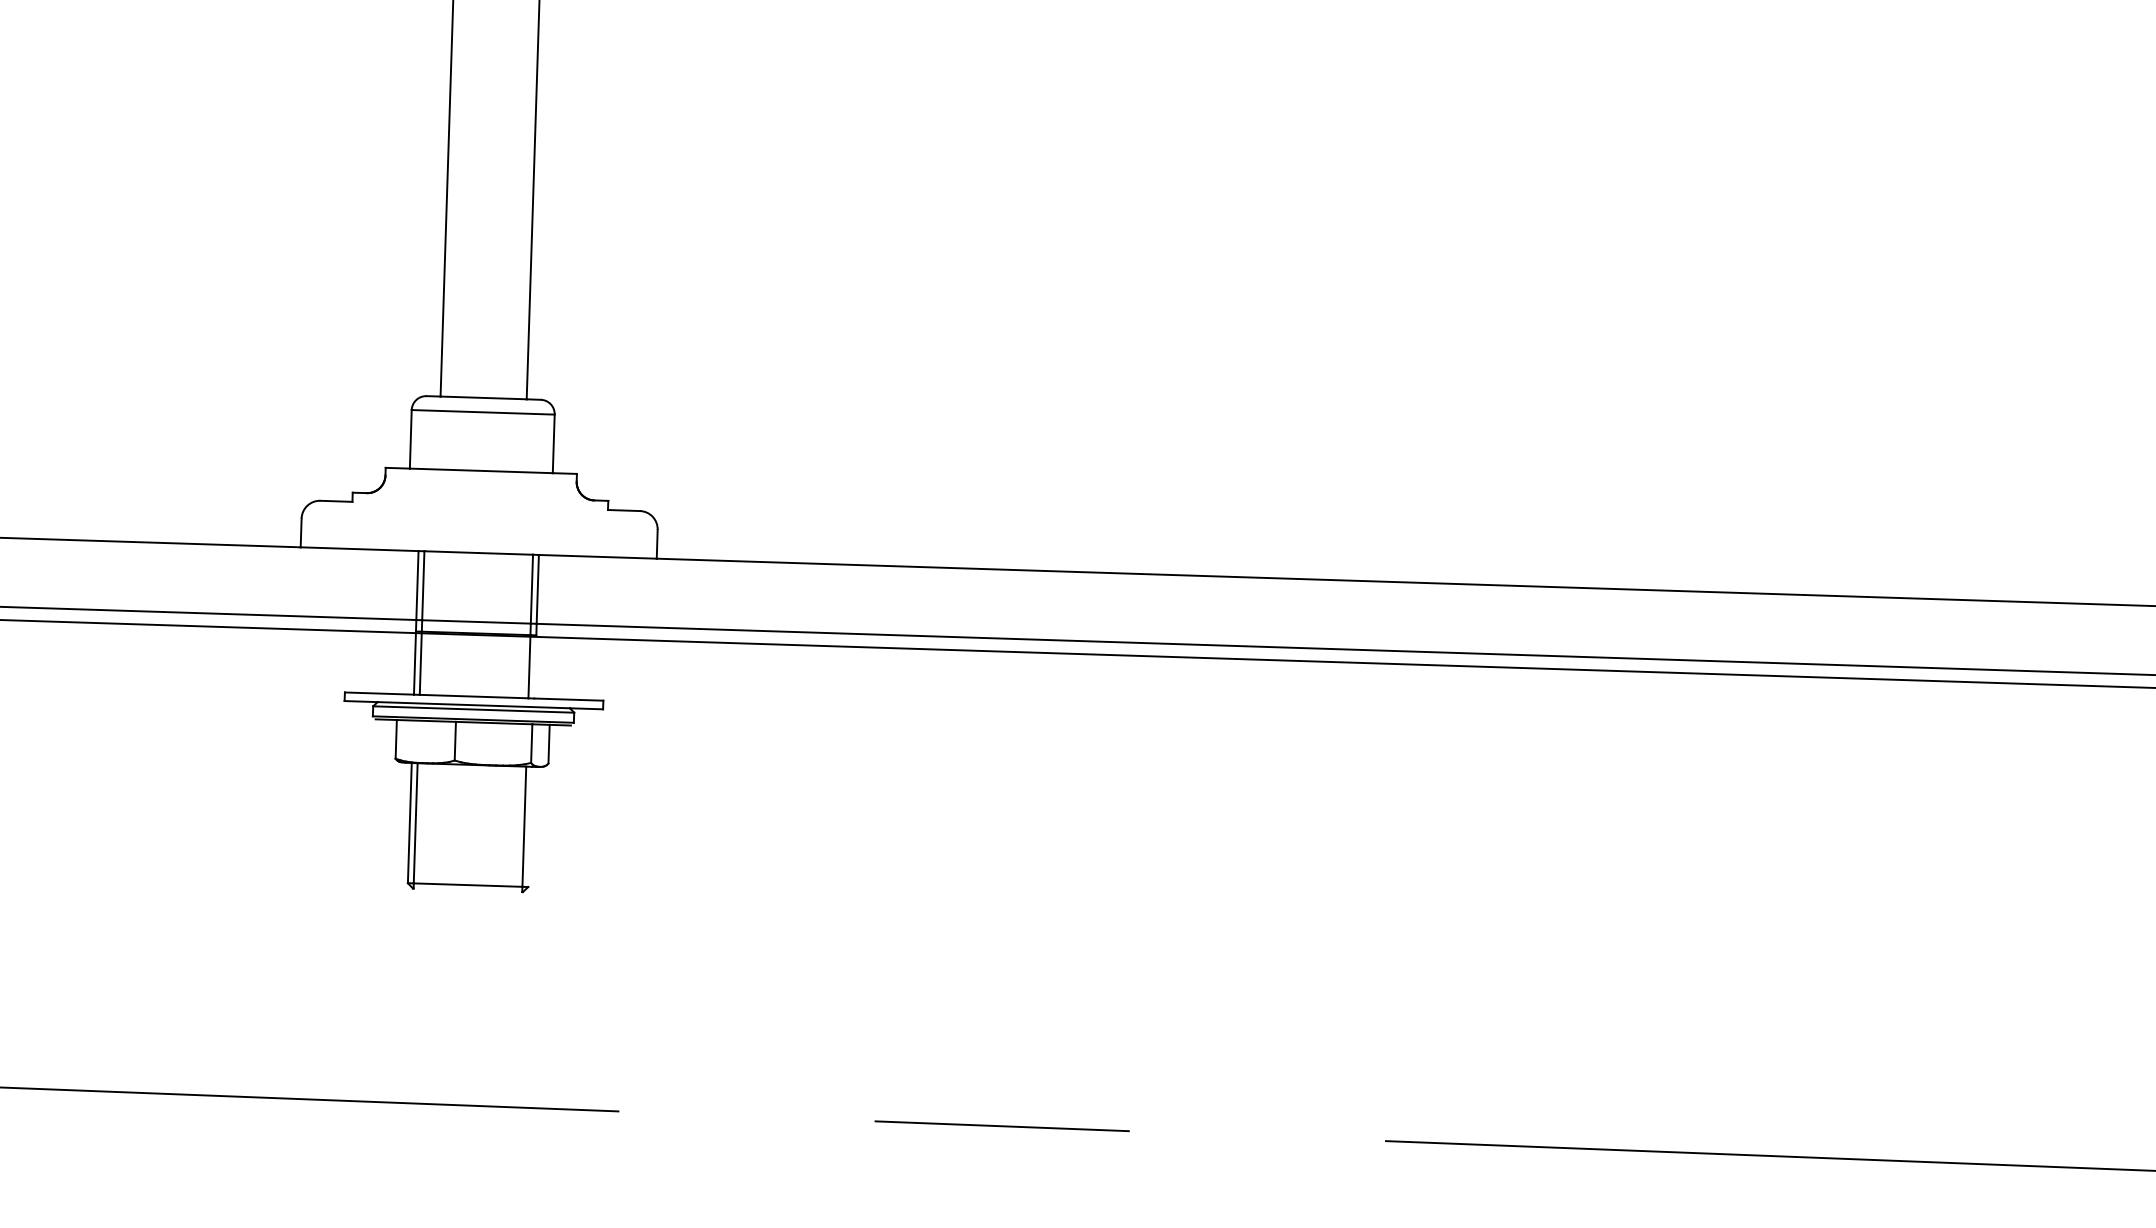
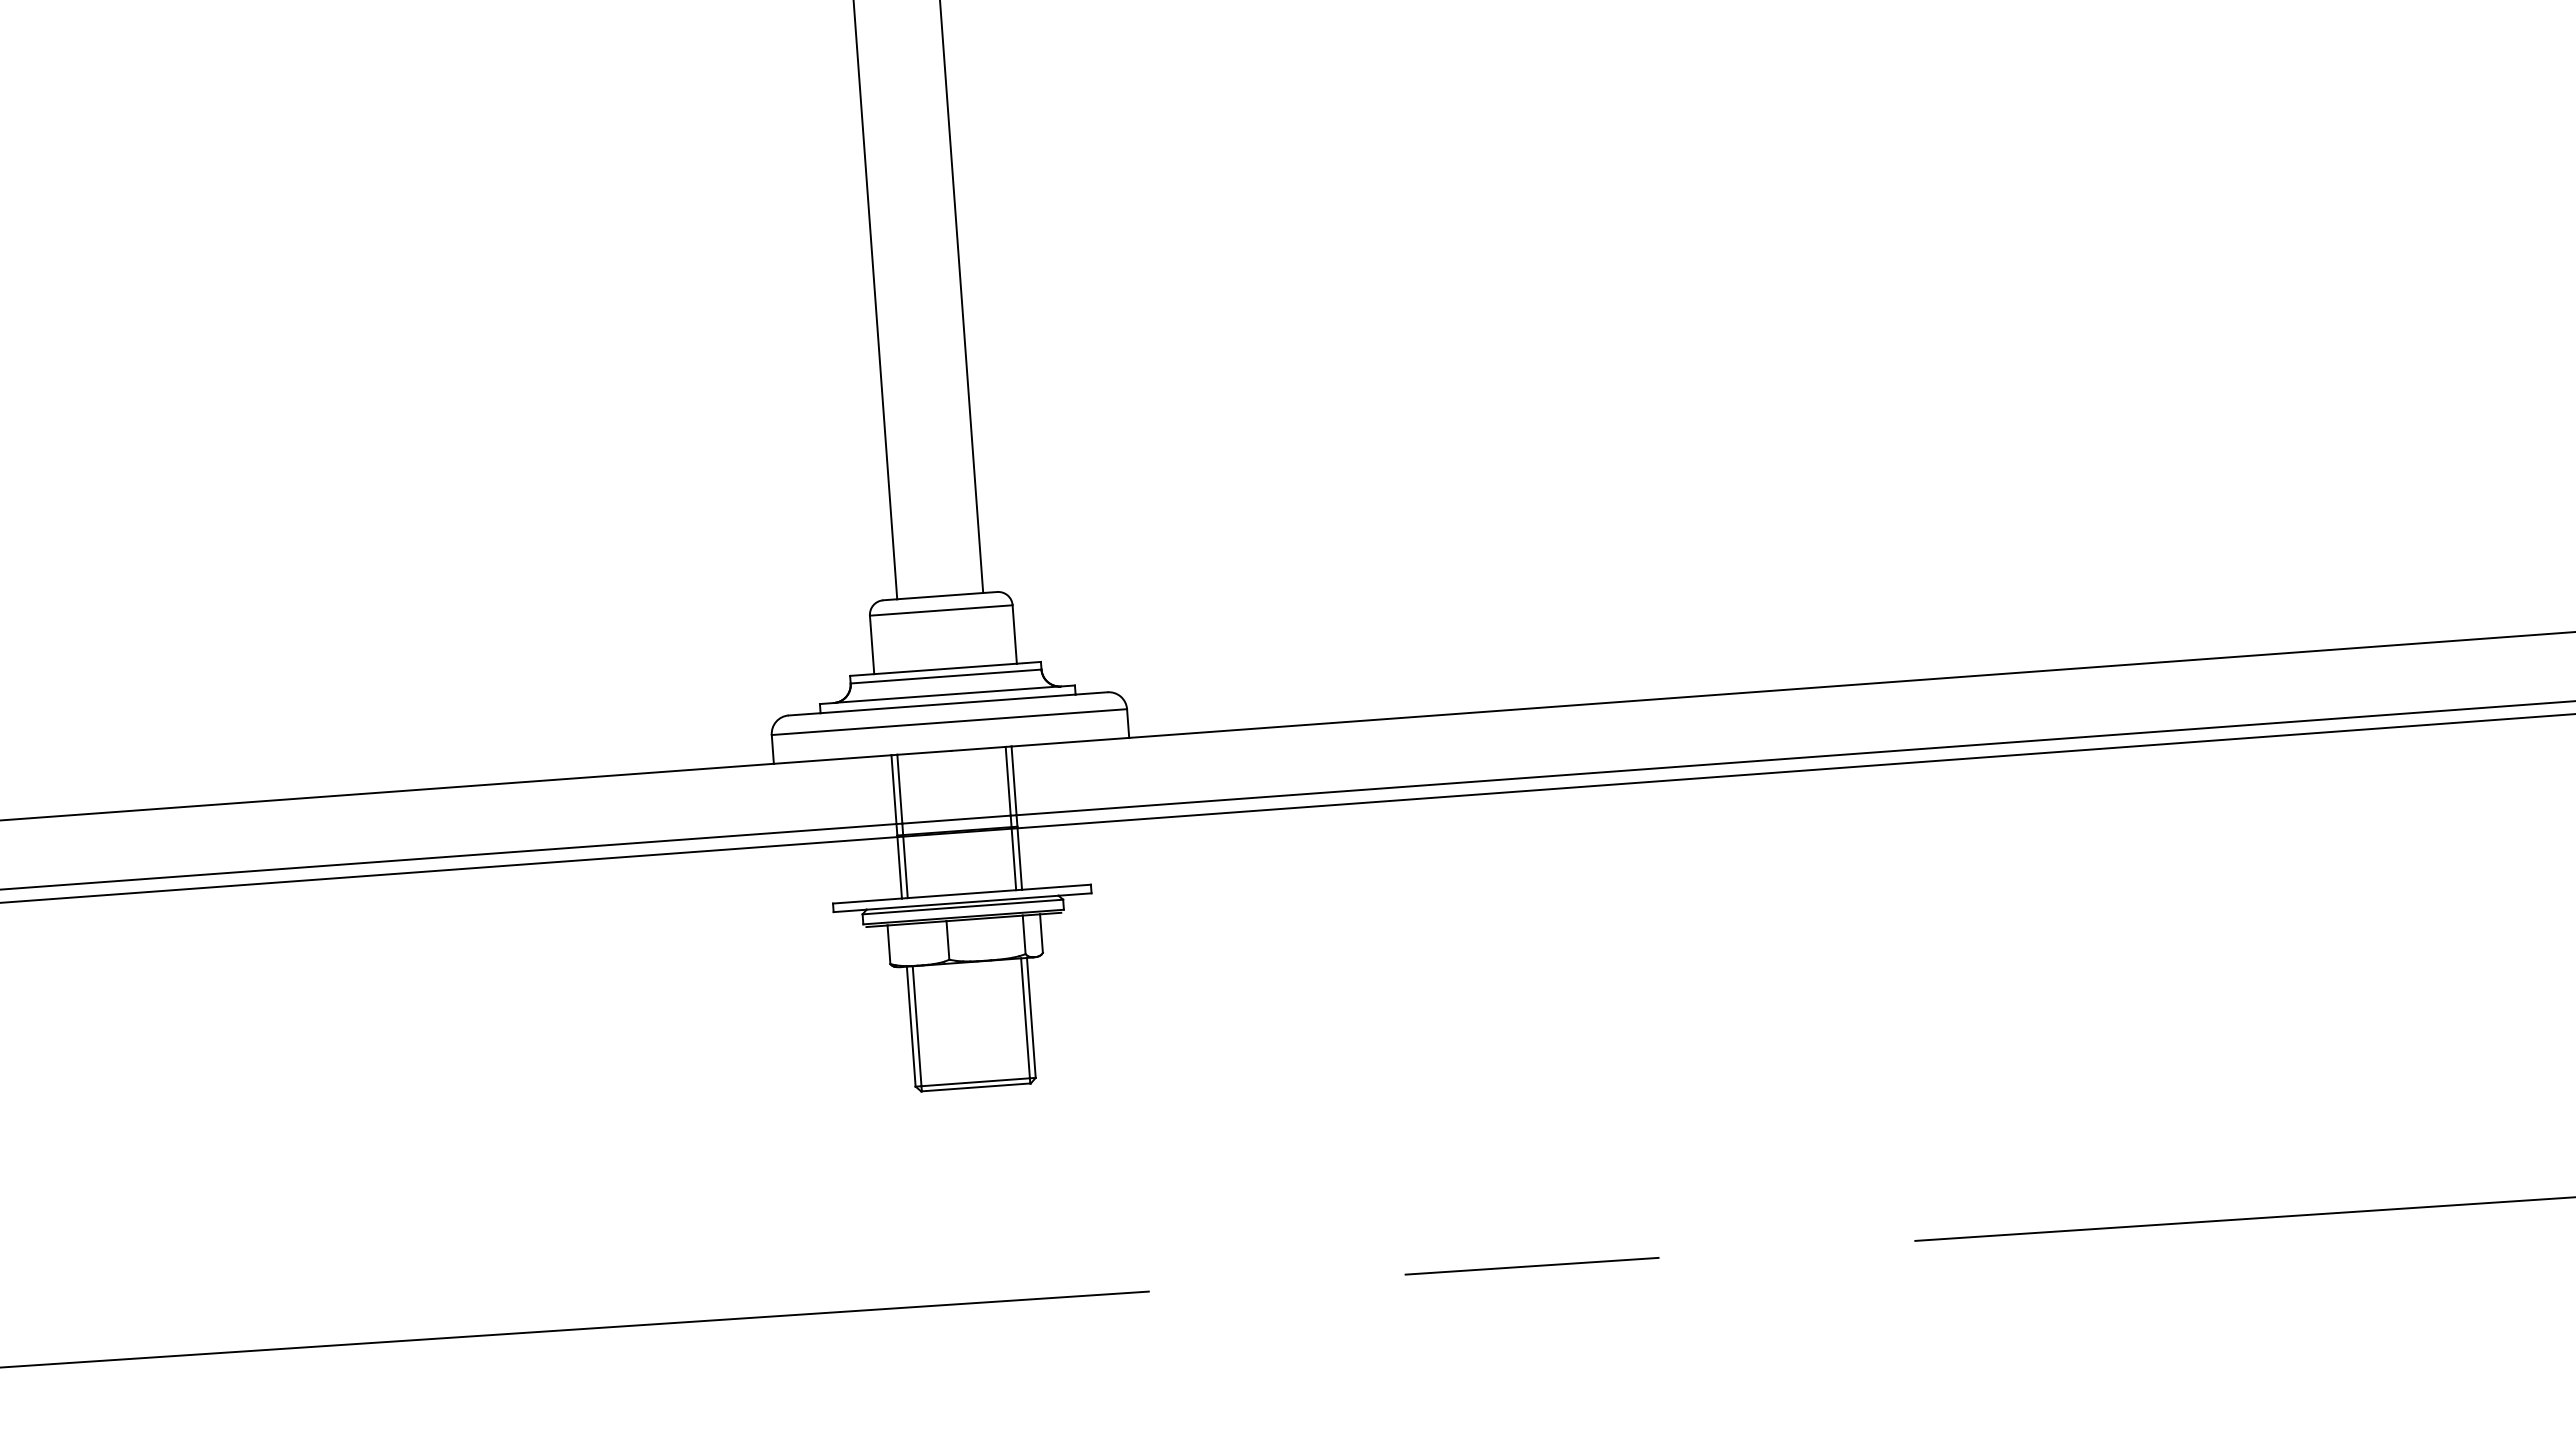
line: (480, 478) -> (945, 676), added
line: (480, 496) -> (947, 694), added
line: (479, 505) -> (947, 703), added
line: (479, 524) -> (949, 722), added
line: (535, 666) -> (1019, 857), added
line: (529, 826) -> (1030, 1017), added
line: (467, 890) -> (975, 1087), added

